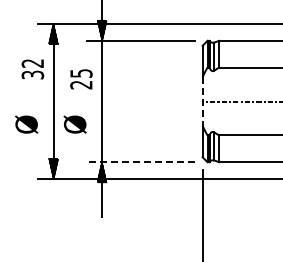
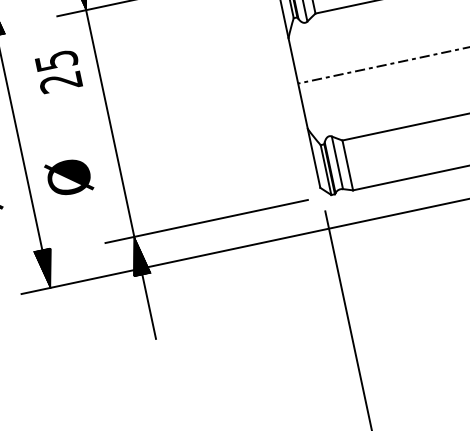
text: (81, 79) -> (59, 71), moved
line: (202, 102) -> (298, 85), dashed -> solid
line: (140, 162) -> (206, 222), dashed -> solid

